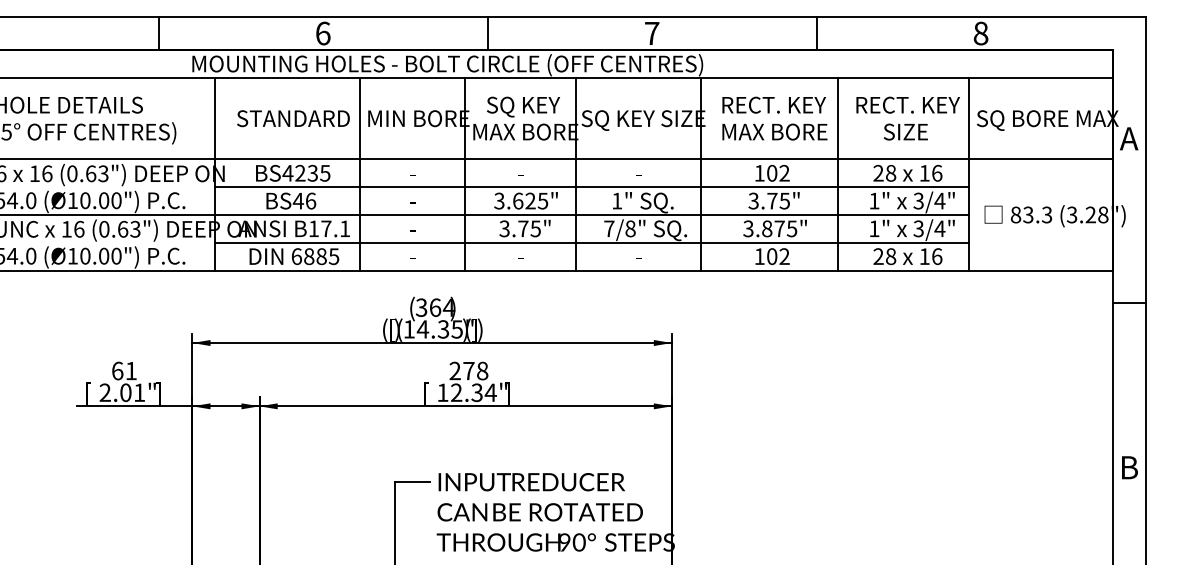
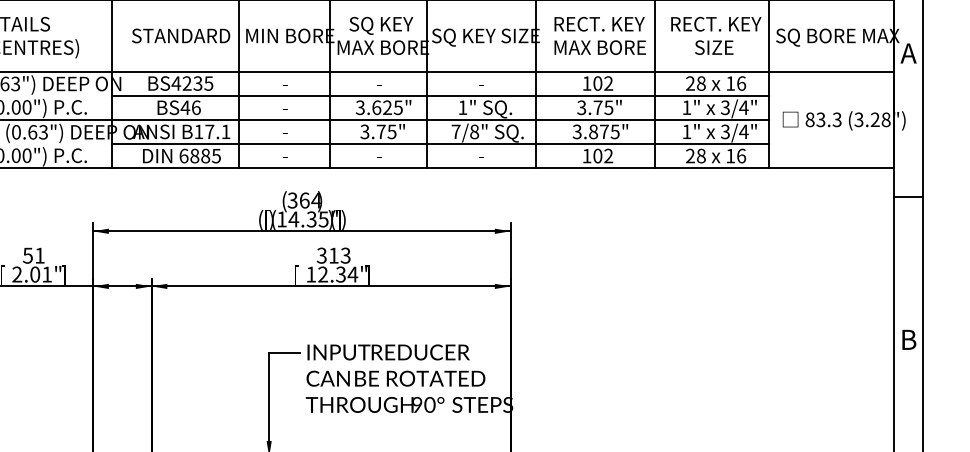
text: (117, 370) -> (27, 255), 61 -> 51
text: (468, 370) -> (333, 255), 278 -> 313

